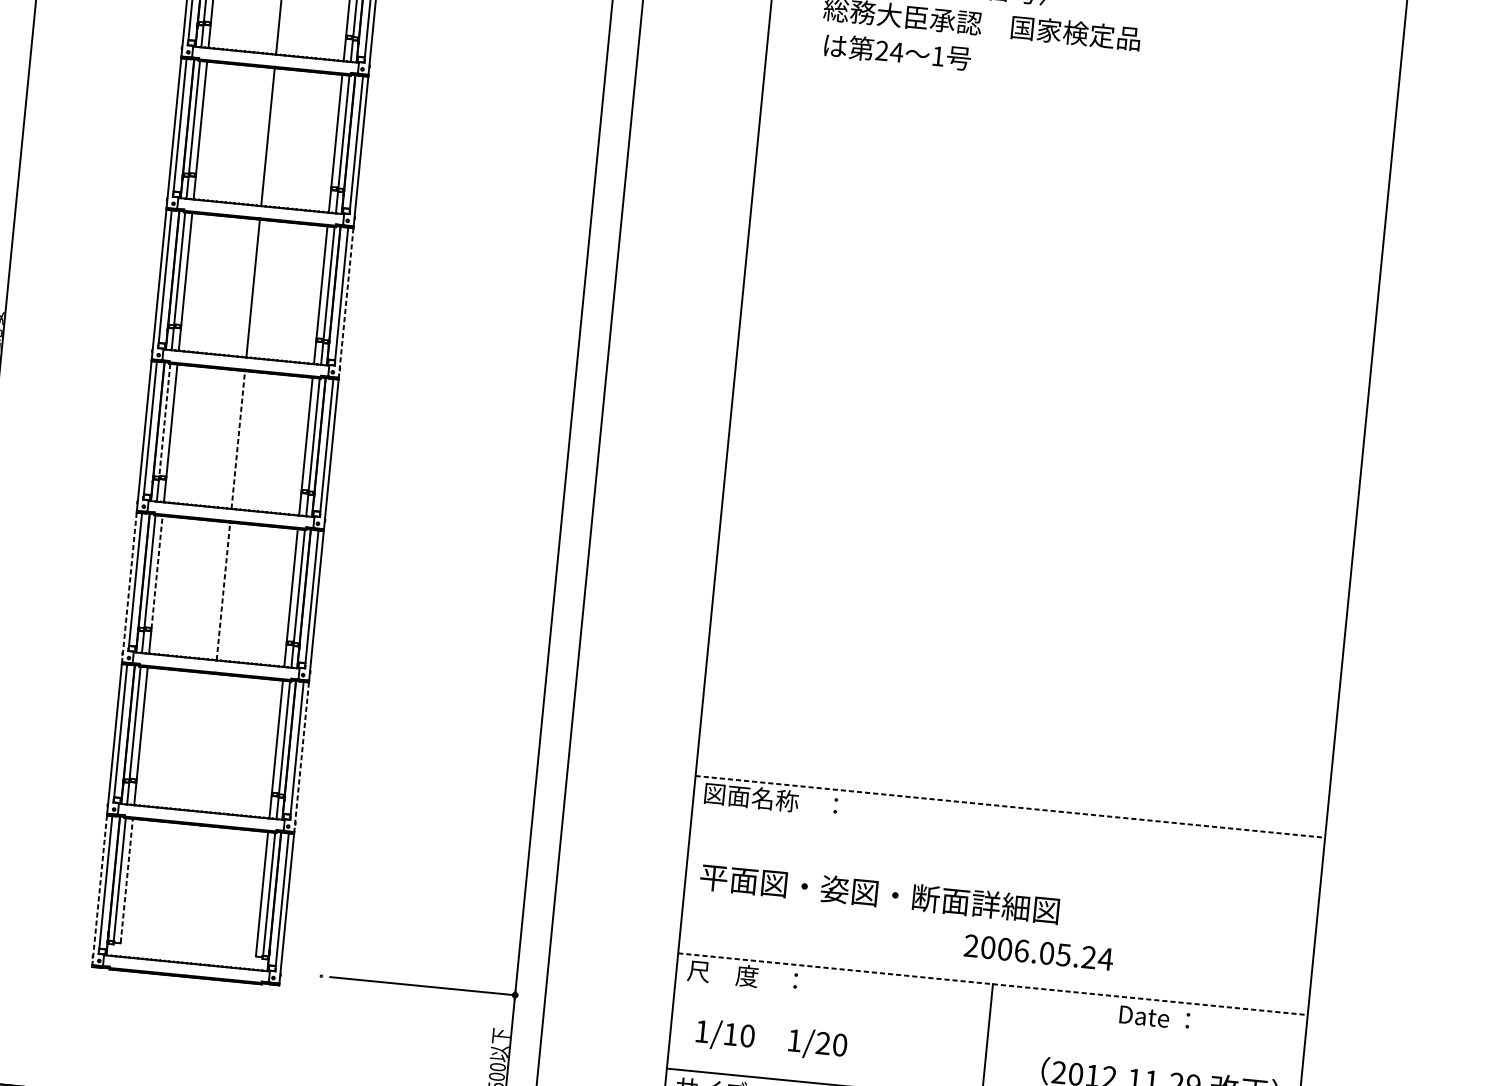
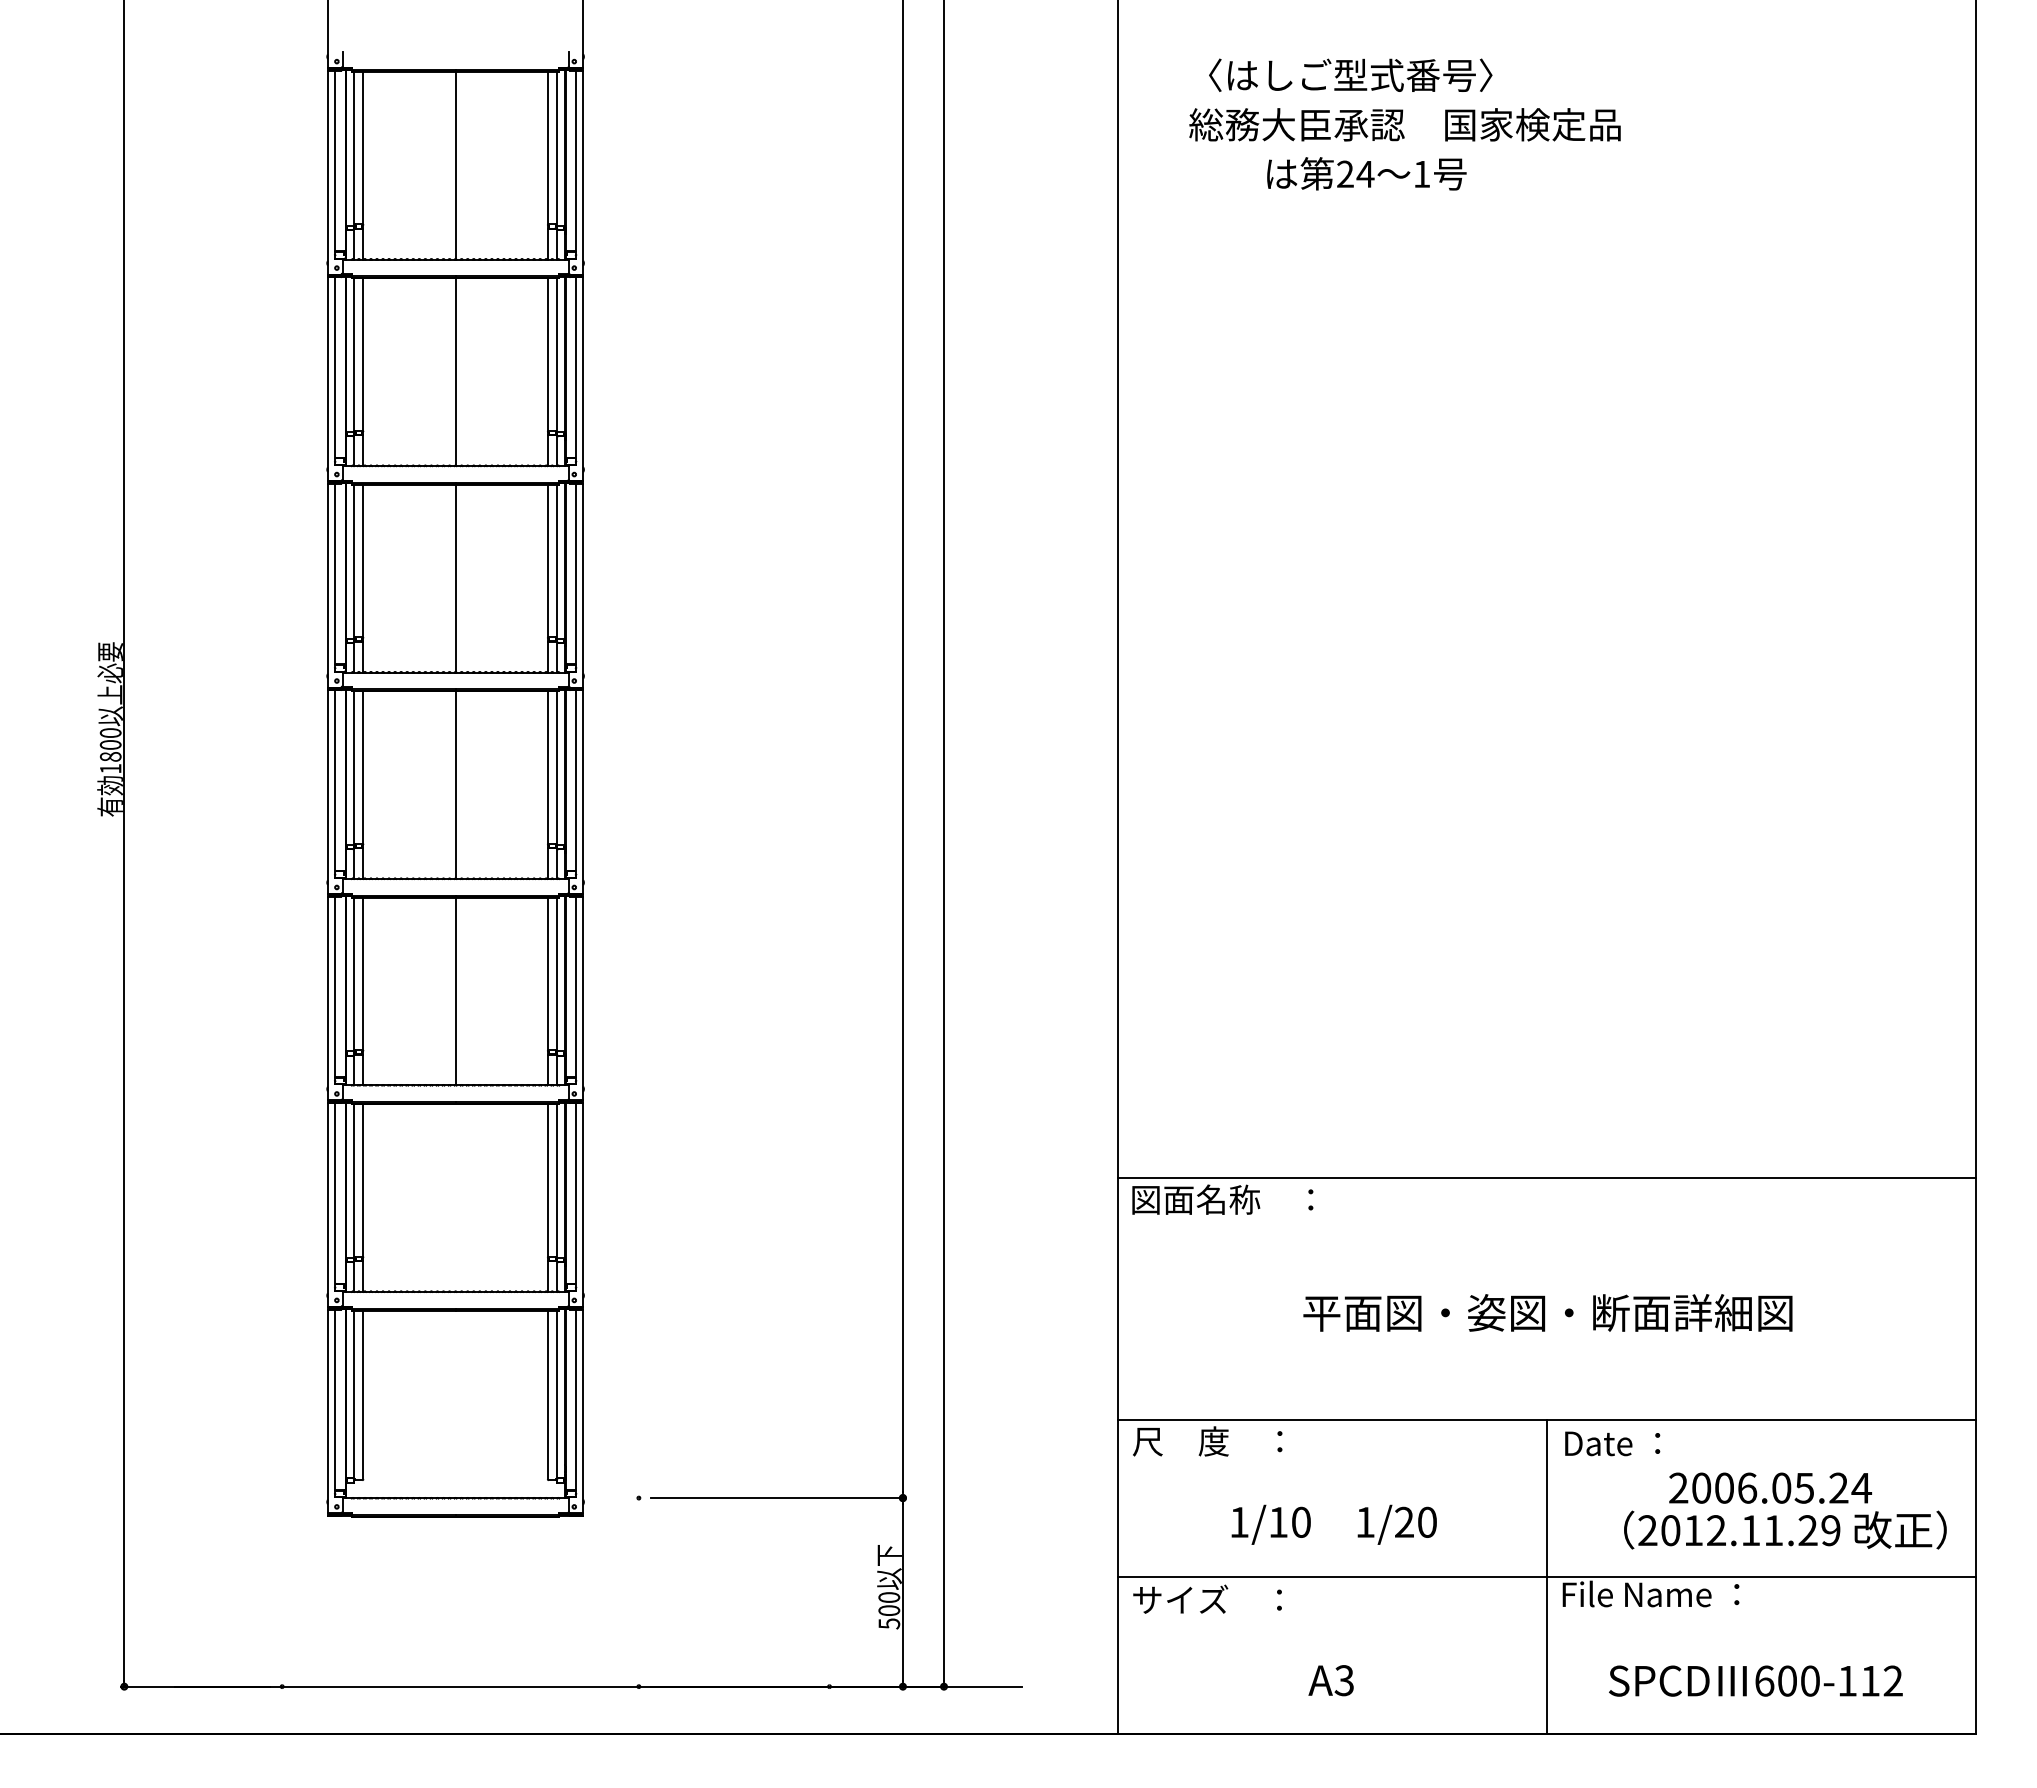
text: (897, 51) -> (1366, 173), moved
line: (346, 302) -> (583, 585), dashed -> solid
line: (164, 420) -> (353, 768), dashed -> solid
line: (238, 439) -> (455, 784), dashed -> solid
line: (157, 572) -> (363, 974), dashed -> solid
line: (129, 587) -> (328, 998), dashed -> solid
line: (223, 591) -> (455, 991), dashed -> solid
line: (301, 757) -> (583, 1205), dashed -> solid
line: (1010, 807) -> (1547, 1178), dashed -> solid
line: (126, 880) -> (363, 1394), dashed -> solid
line: (99, 890) -> (328, 1411), dashed -> solid
text: (879, 893) -> (1547, 1312), moved
text: (1038, 952) -> (1770, 1487), moved
line: (993, 983) -> (1547, 1419), dashed -> solid
text: (1154, 1017) -> (1612, 1443), moved
text: (771, 1039) -> (1333, 1524), moved

